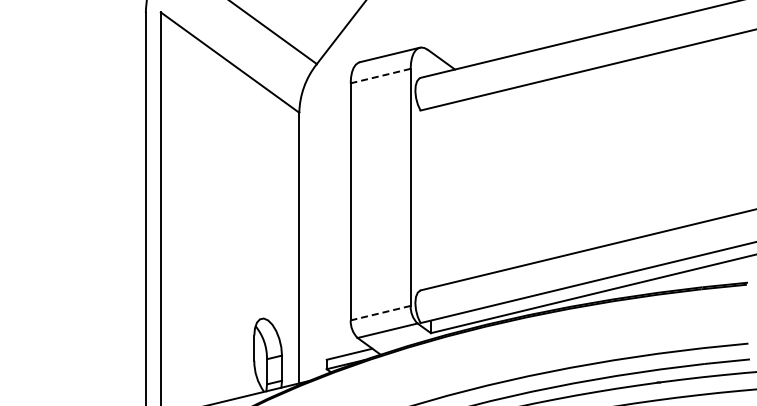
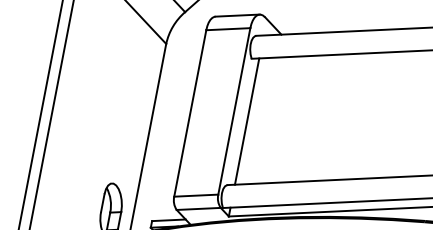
line: (380, 76) -> (228, 29), dashed -> solid
line: (430, 197) -> (246, 121), added
line: (380, 313) -> (196, 195), dashed -> solid

